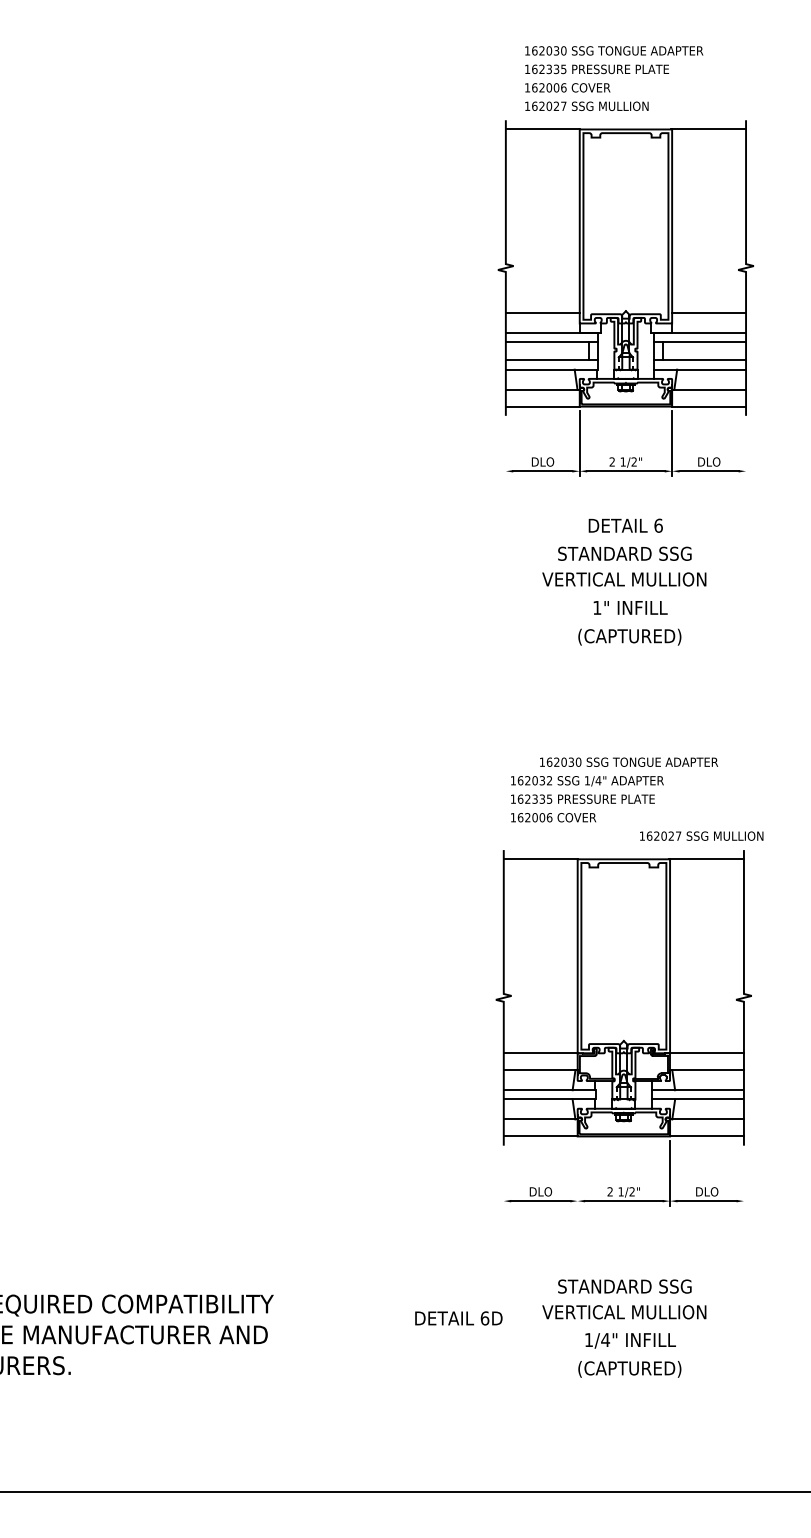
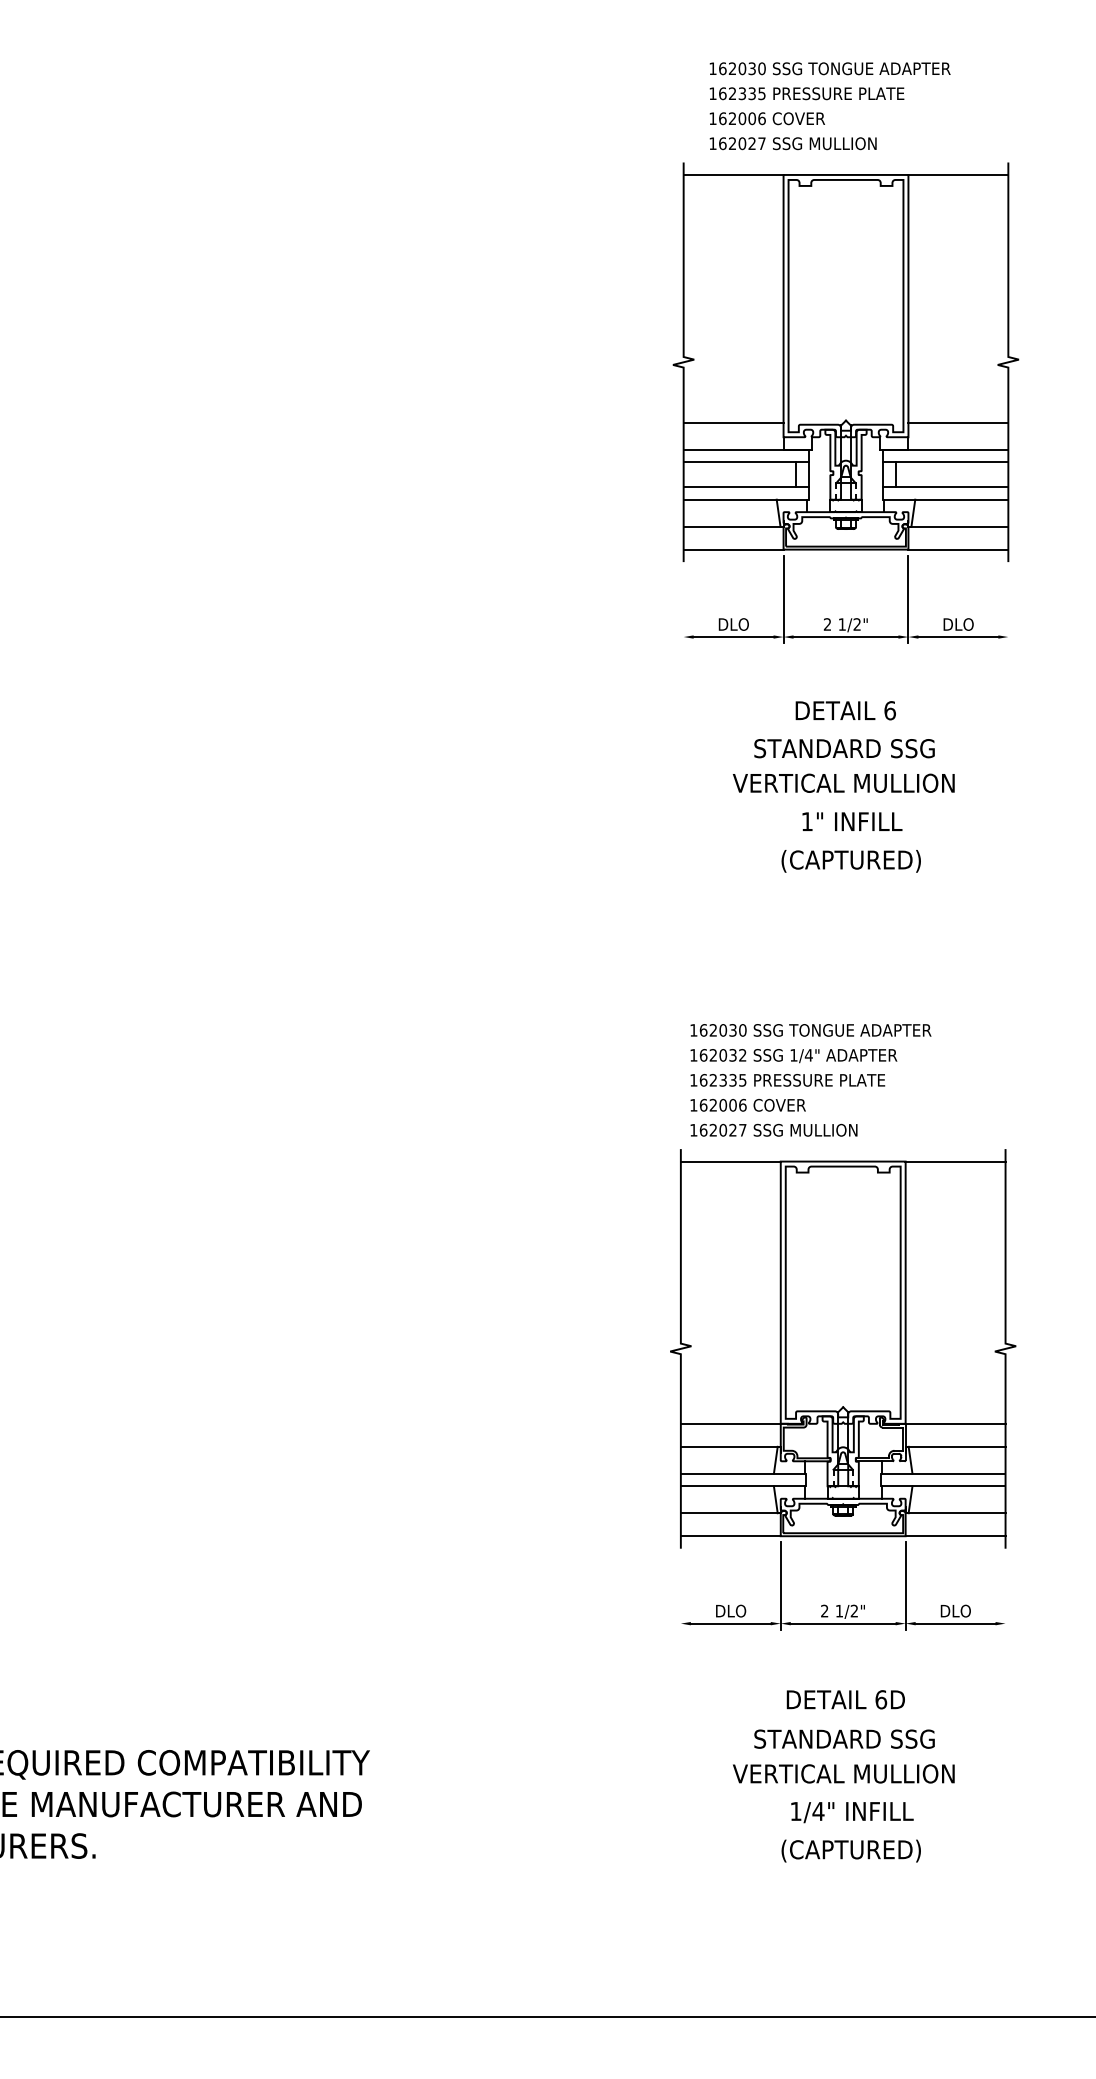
text: (628, 761) -> (810, 1029), moved
text: (701, 835) -> (773, 1129), moved
line: (577, 1173) -> (780, 1586), added
text: (458, 1318) -> (845, 1699), moved

